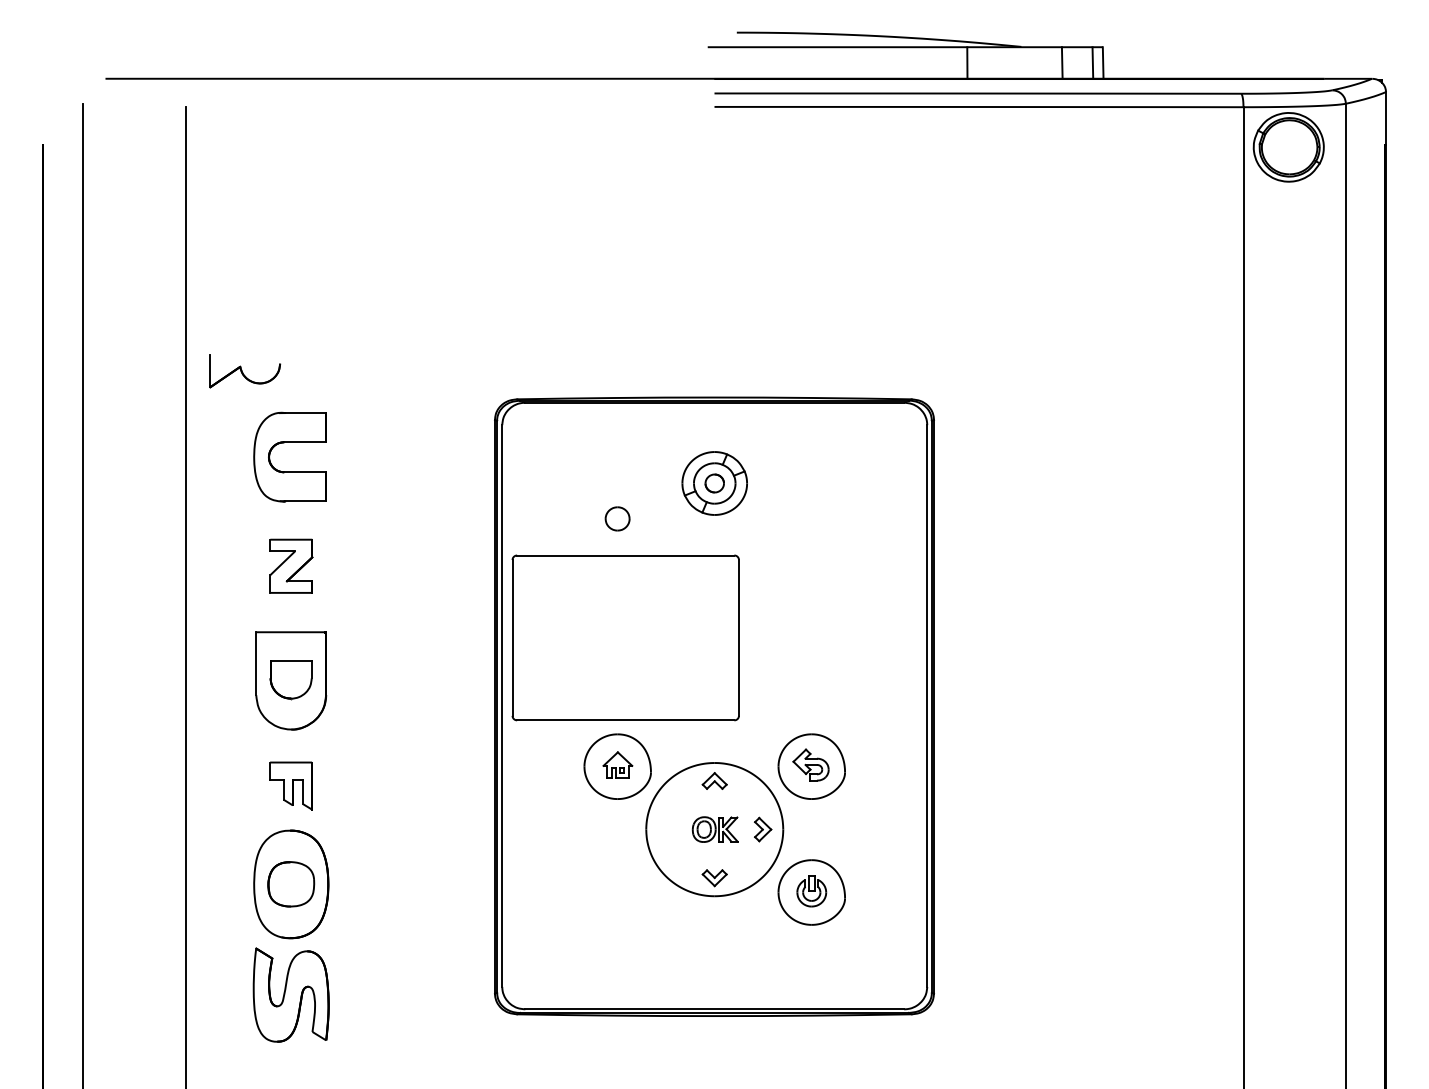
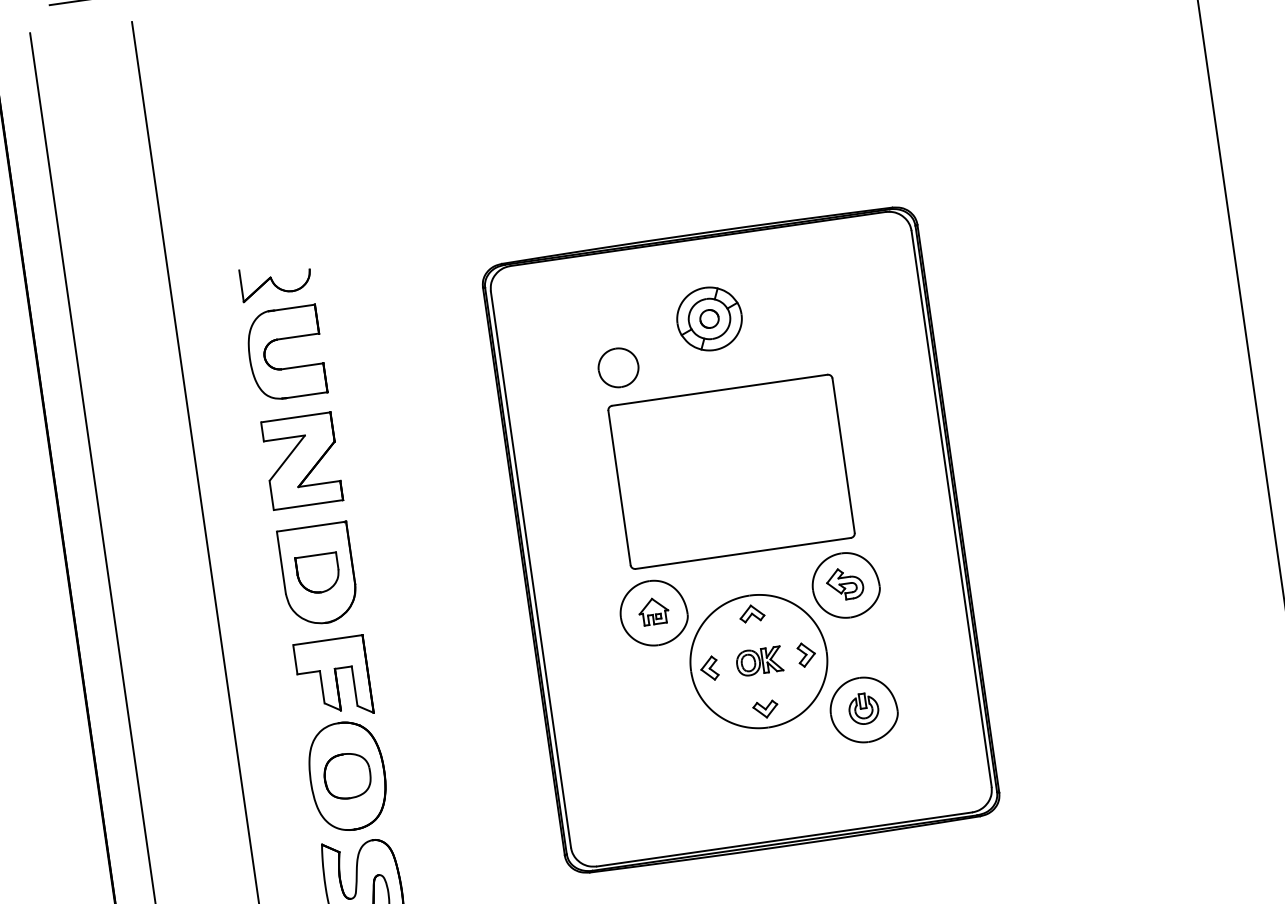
part: (245, 371) -> (276, 281), moved
part: (617, 518) -> (618, 367), size x1.67
part: (291, 566) -> (302, 461), size x1.67
part: (625, 637) -> (731, 471), moved
part: (290, 785) -> (332, 678), size x1.67
part: (664, 829) -> (709, 668), added

